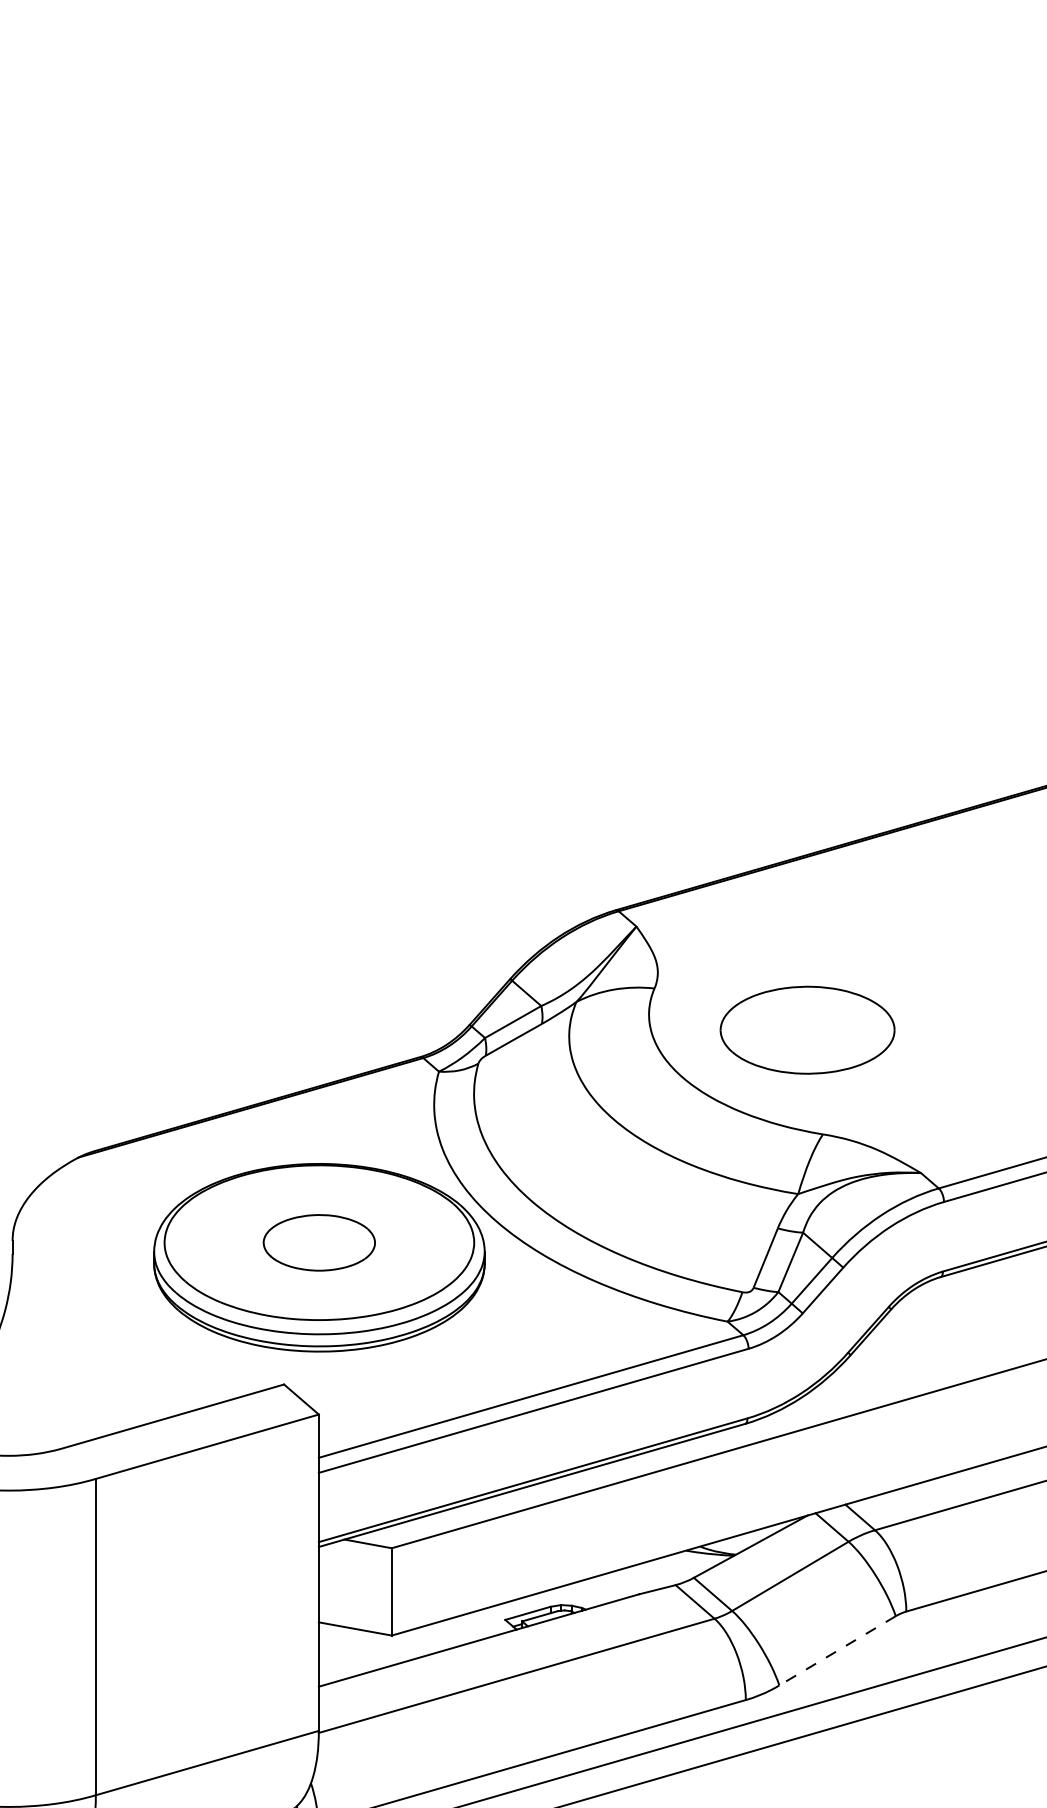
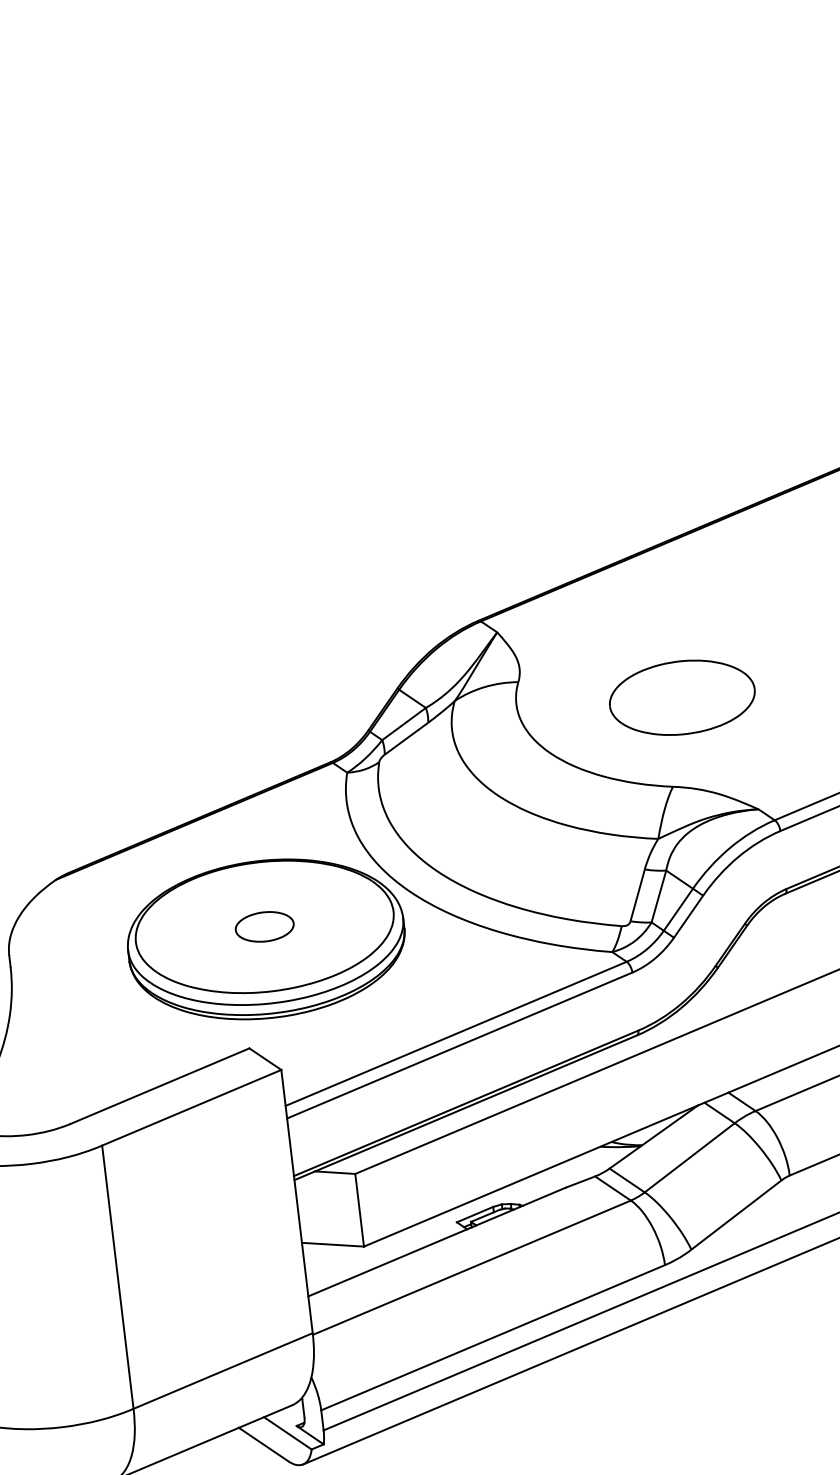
part: (807, 1029) -> (682, 697), moved
part: (319, 1242) -> (264, 926), size x0.62
line: (837, 1650) -> (736, 1214), dashed -> solid

